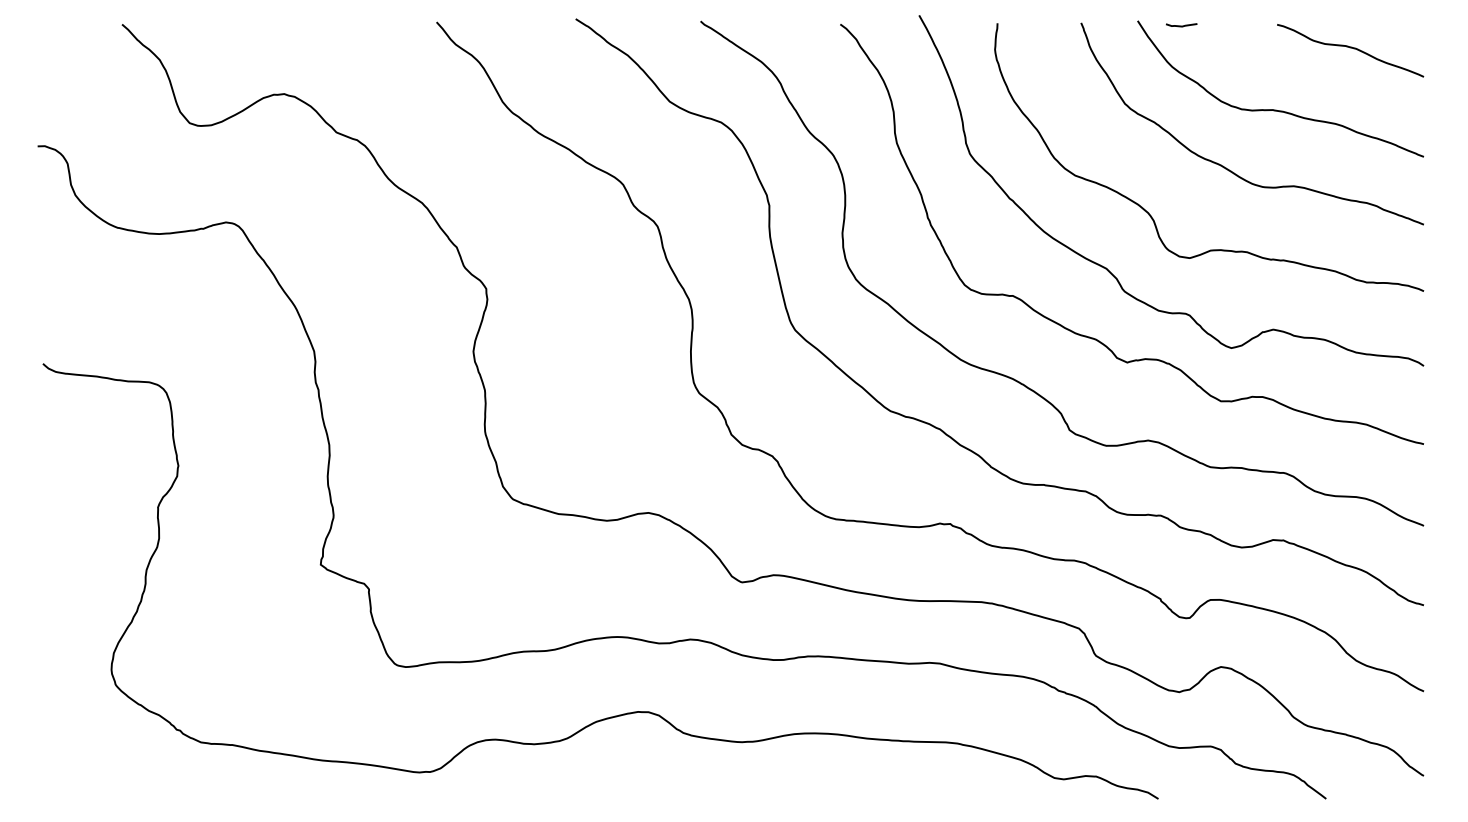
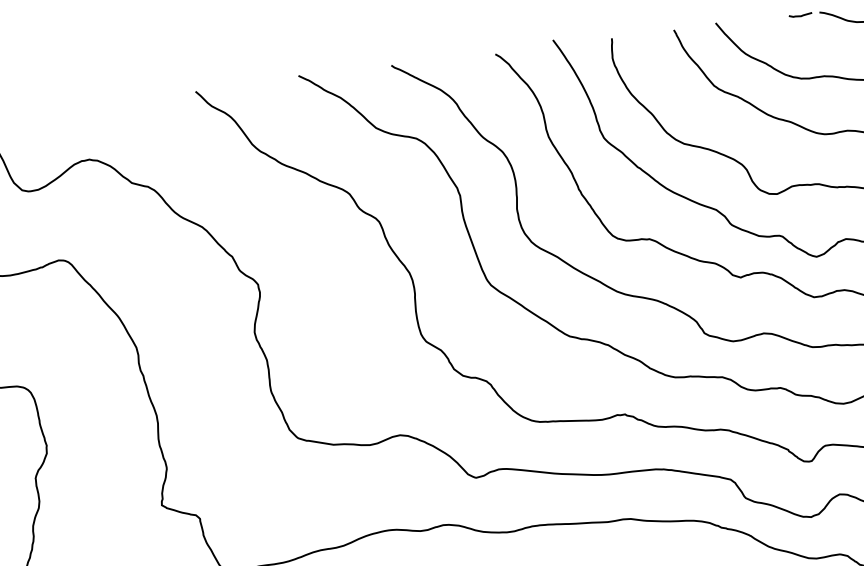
curve: (1181, 25) -> (800, 15), moved

